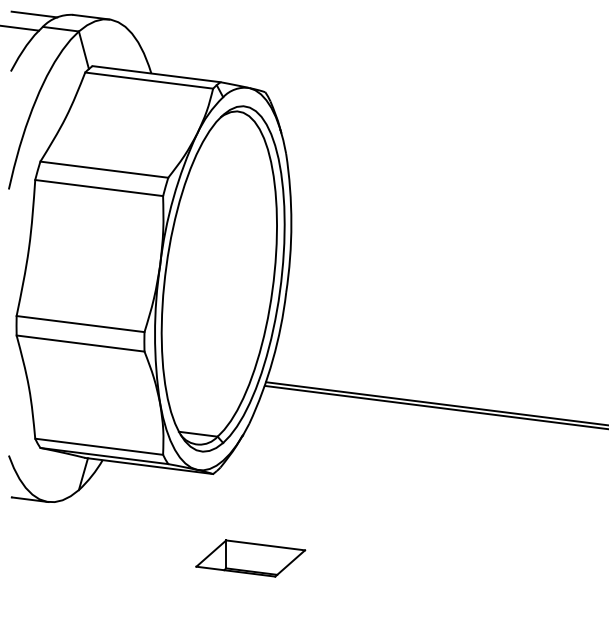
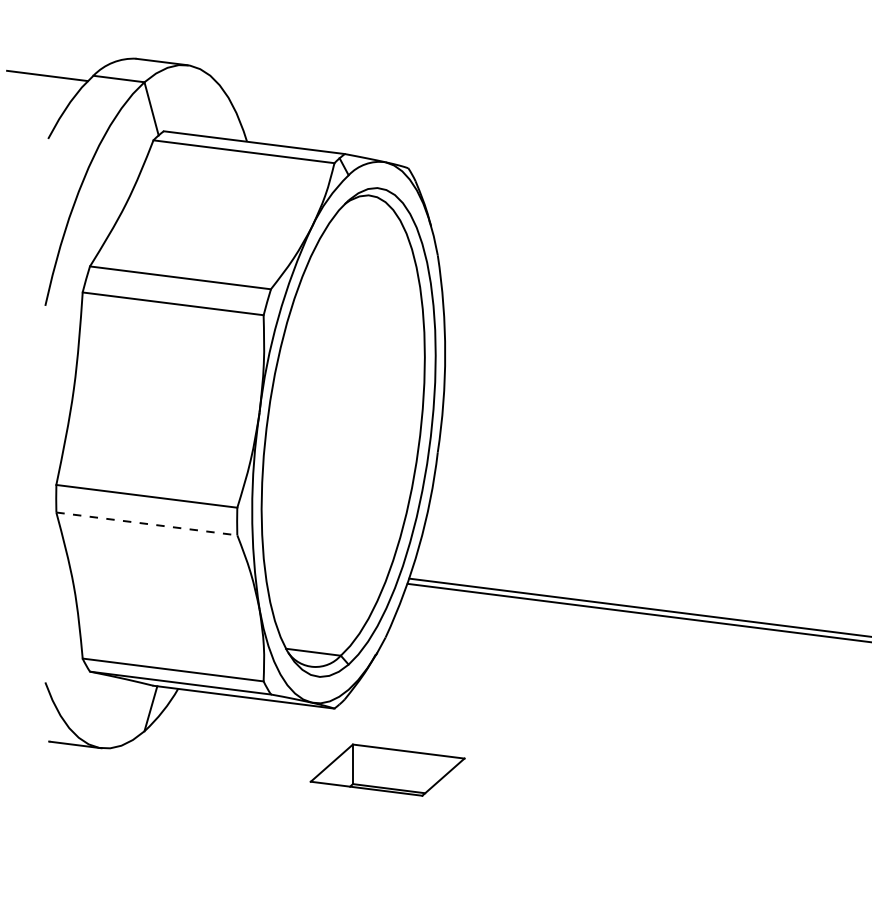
line: (34, 14) -> (81, 58), removed
line: (81, 343) -> (147, 523), solid -> dashed
part: (250, 558) -> (387, 769), moved

